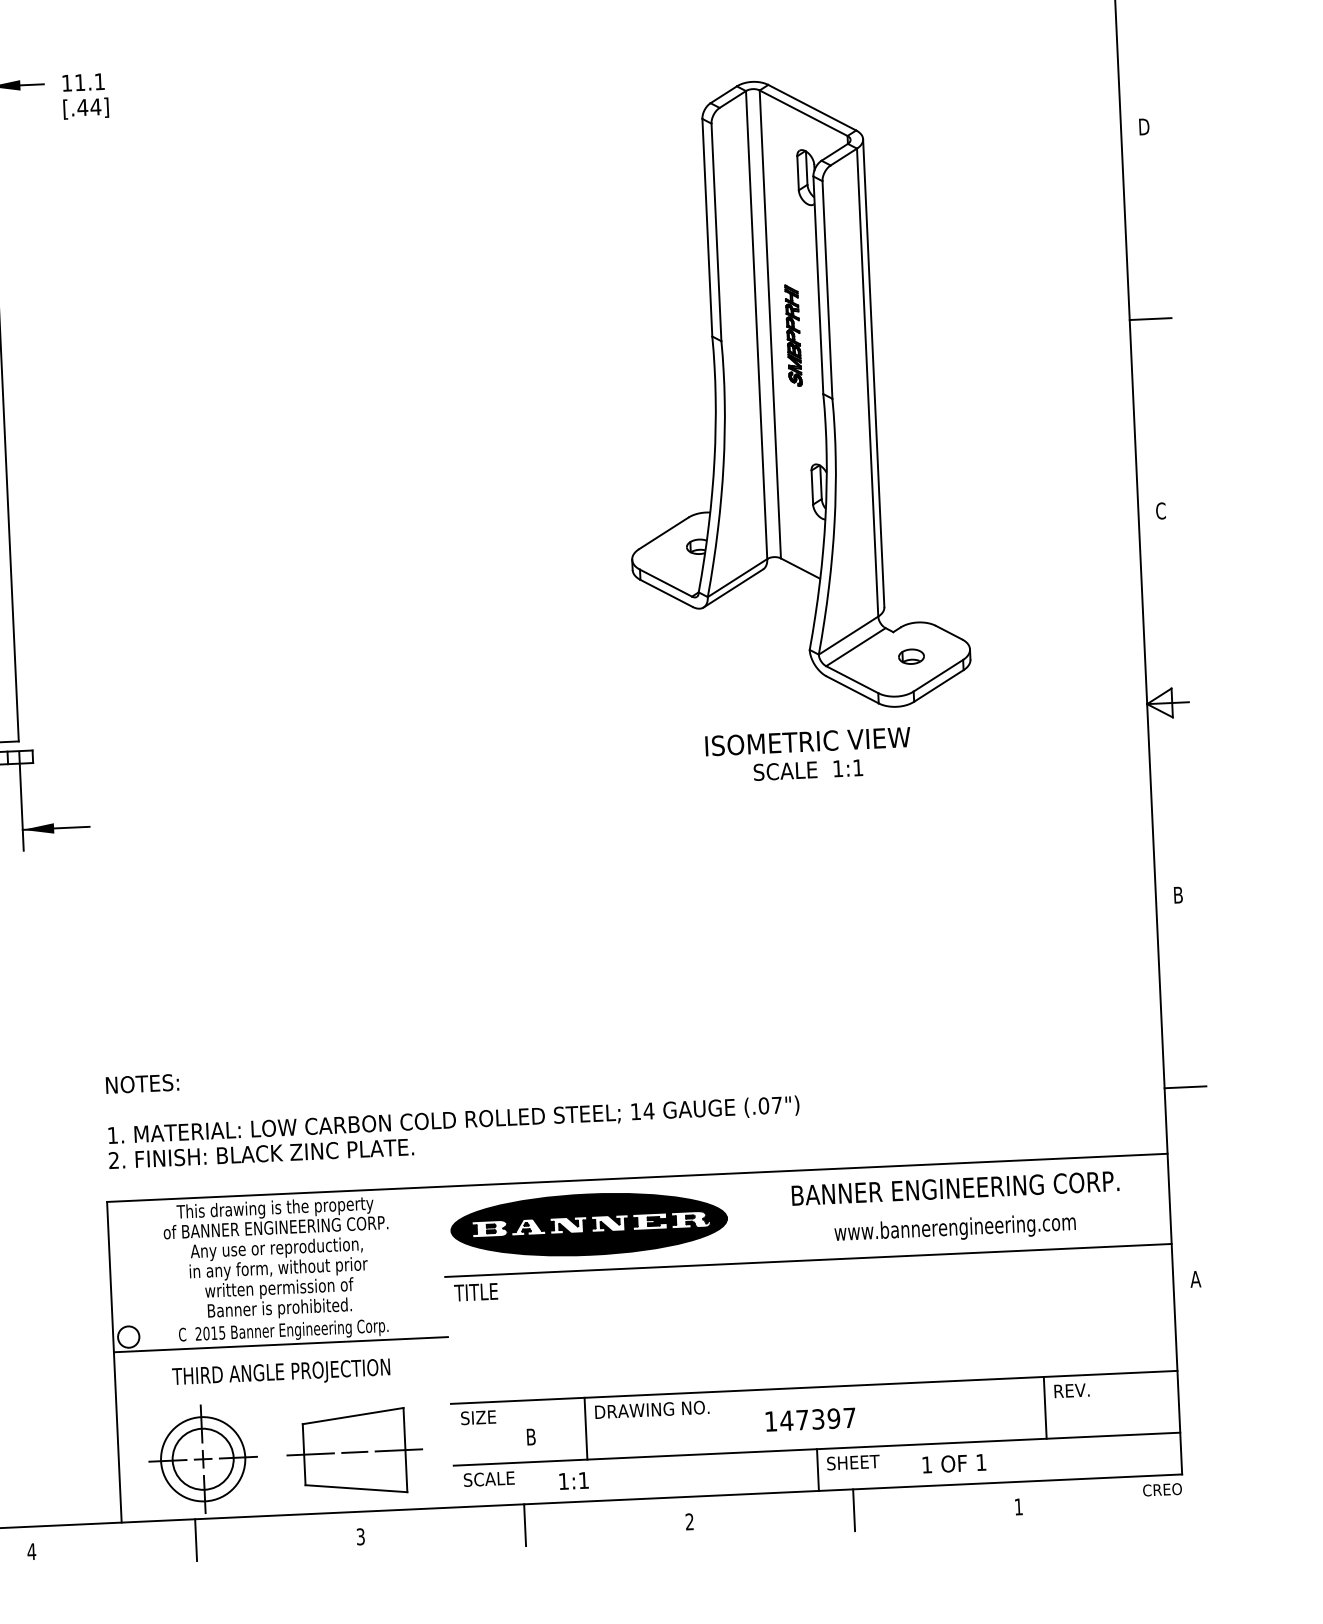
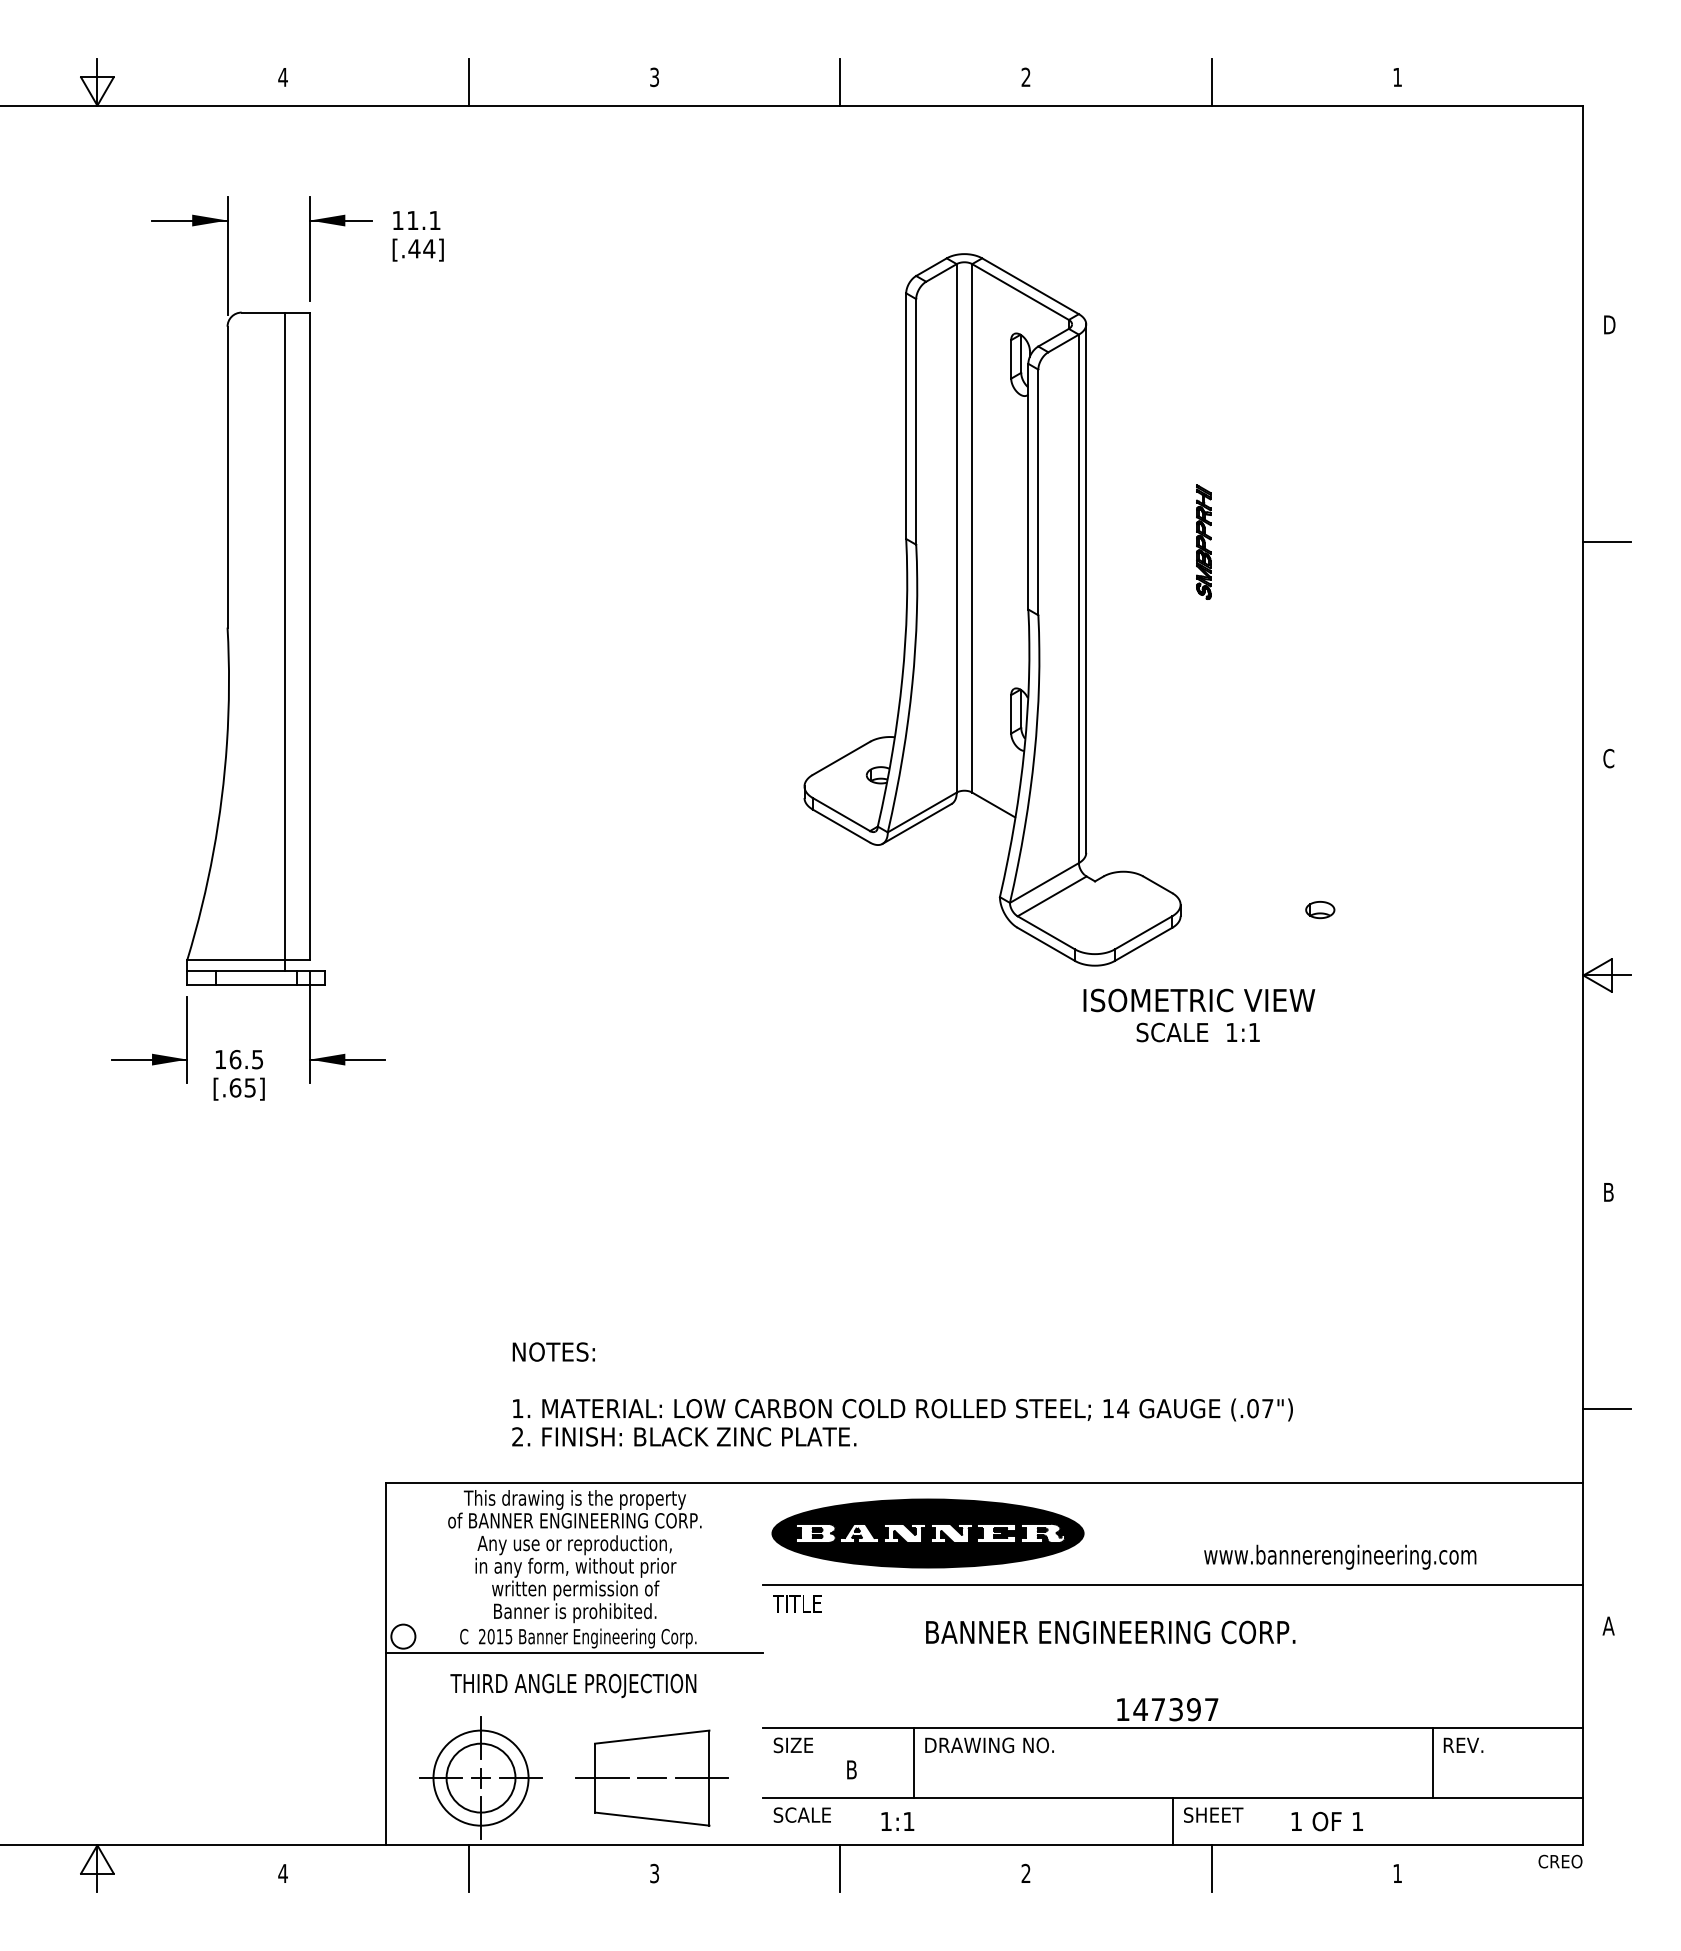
part: (791, 395) -> (992, 609), moved
text: (452, 1107) -> (902, 1394), moved
text: (955, 1188) -> (1110, 1632), moved
text: (810, 1419) -> (1167, 1709), moved

